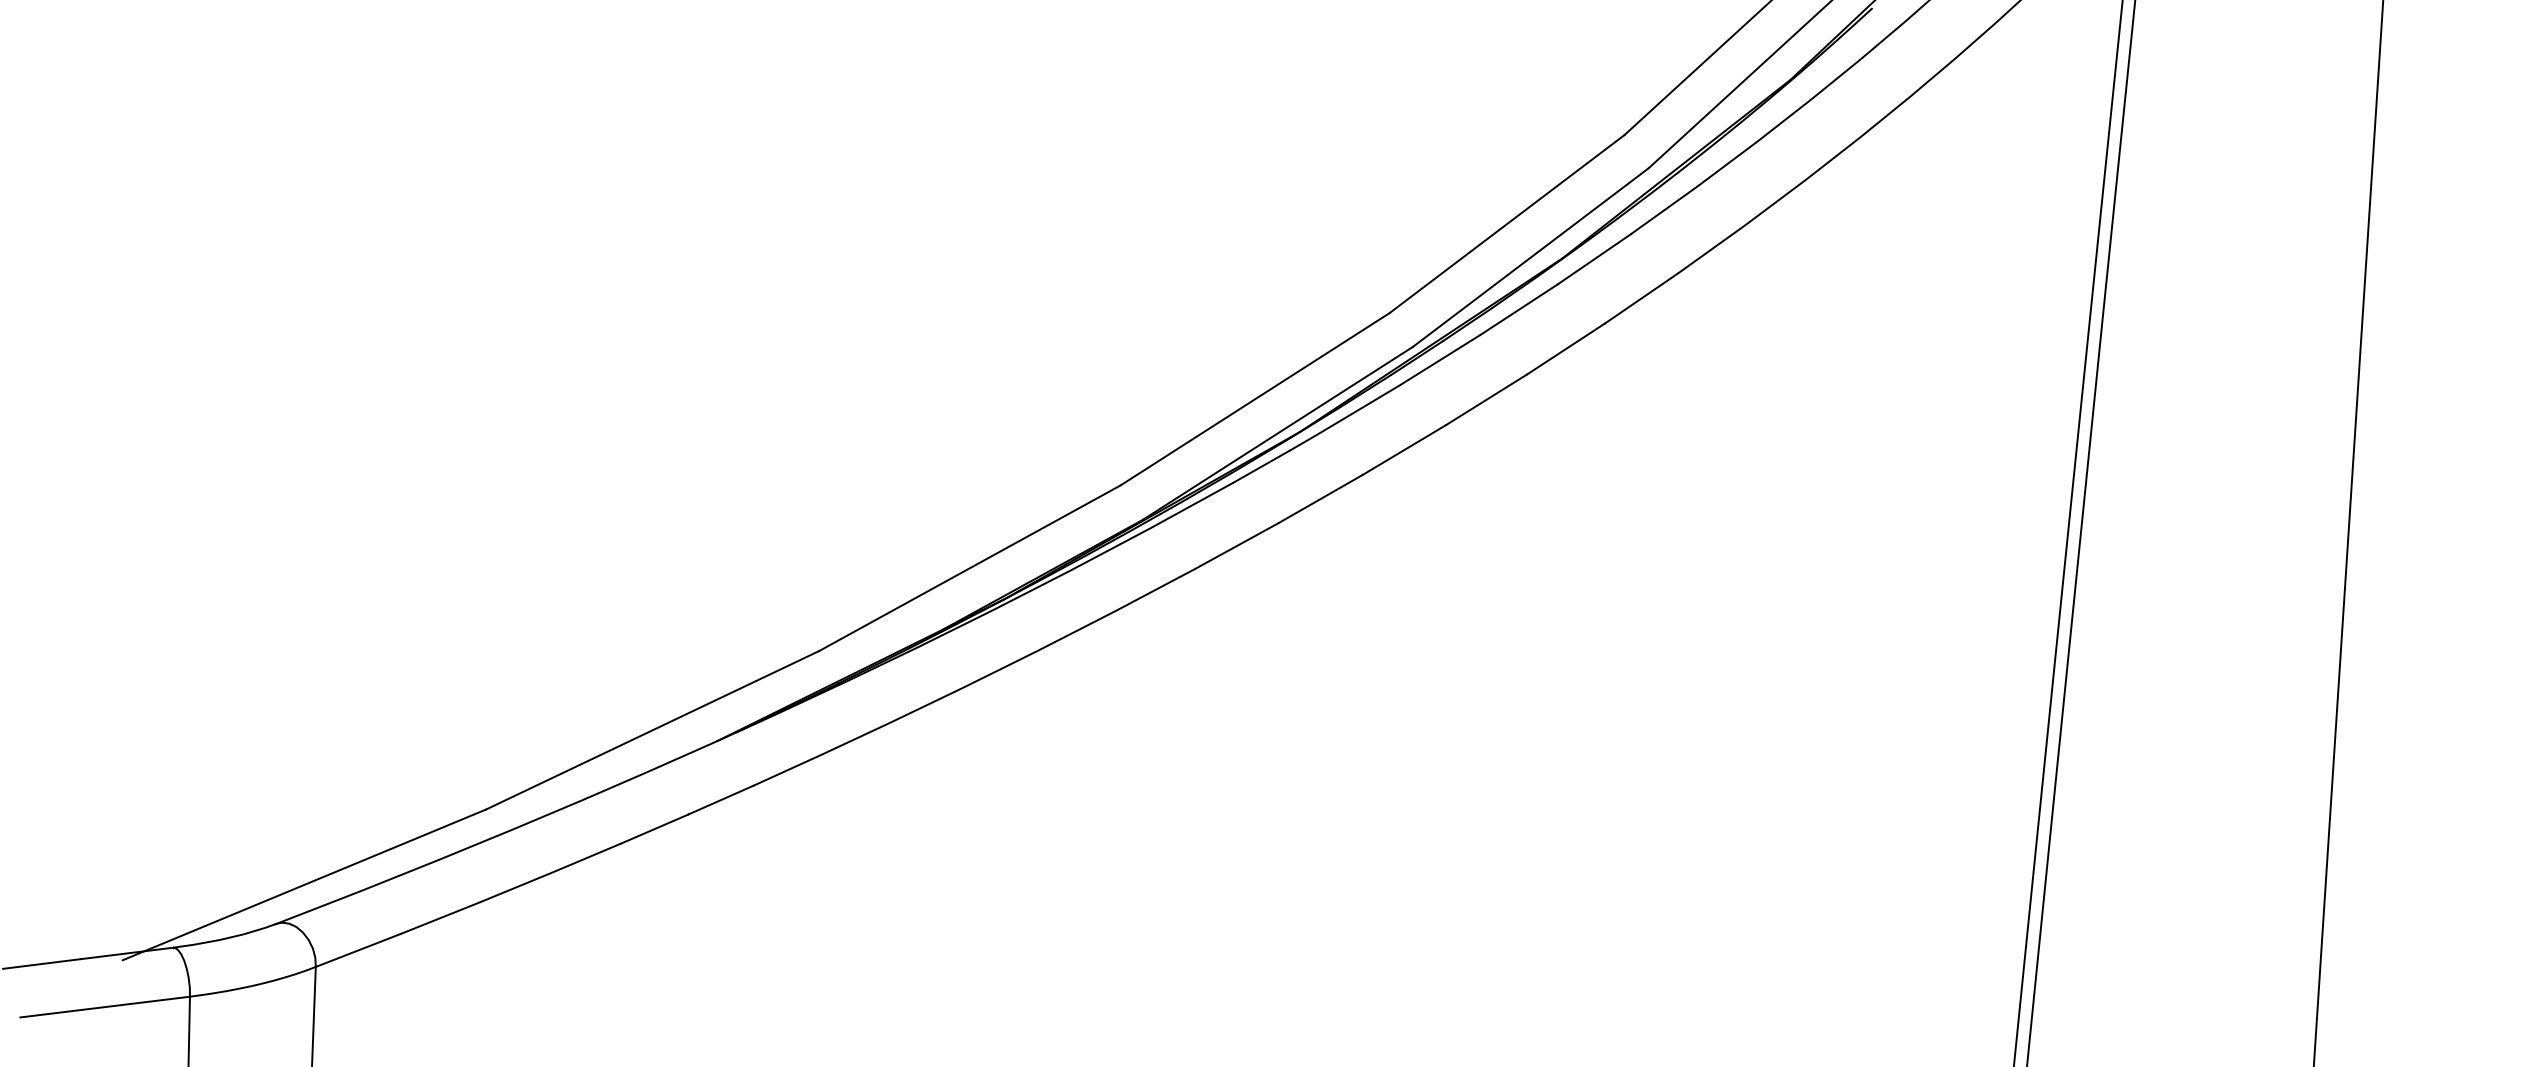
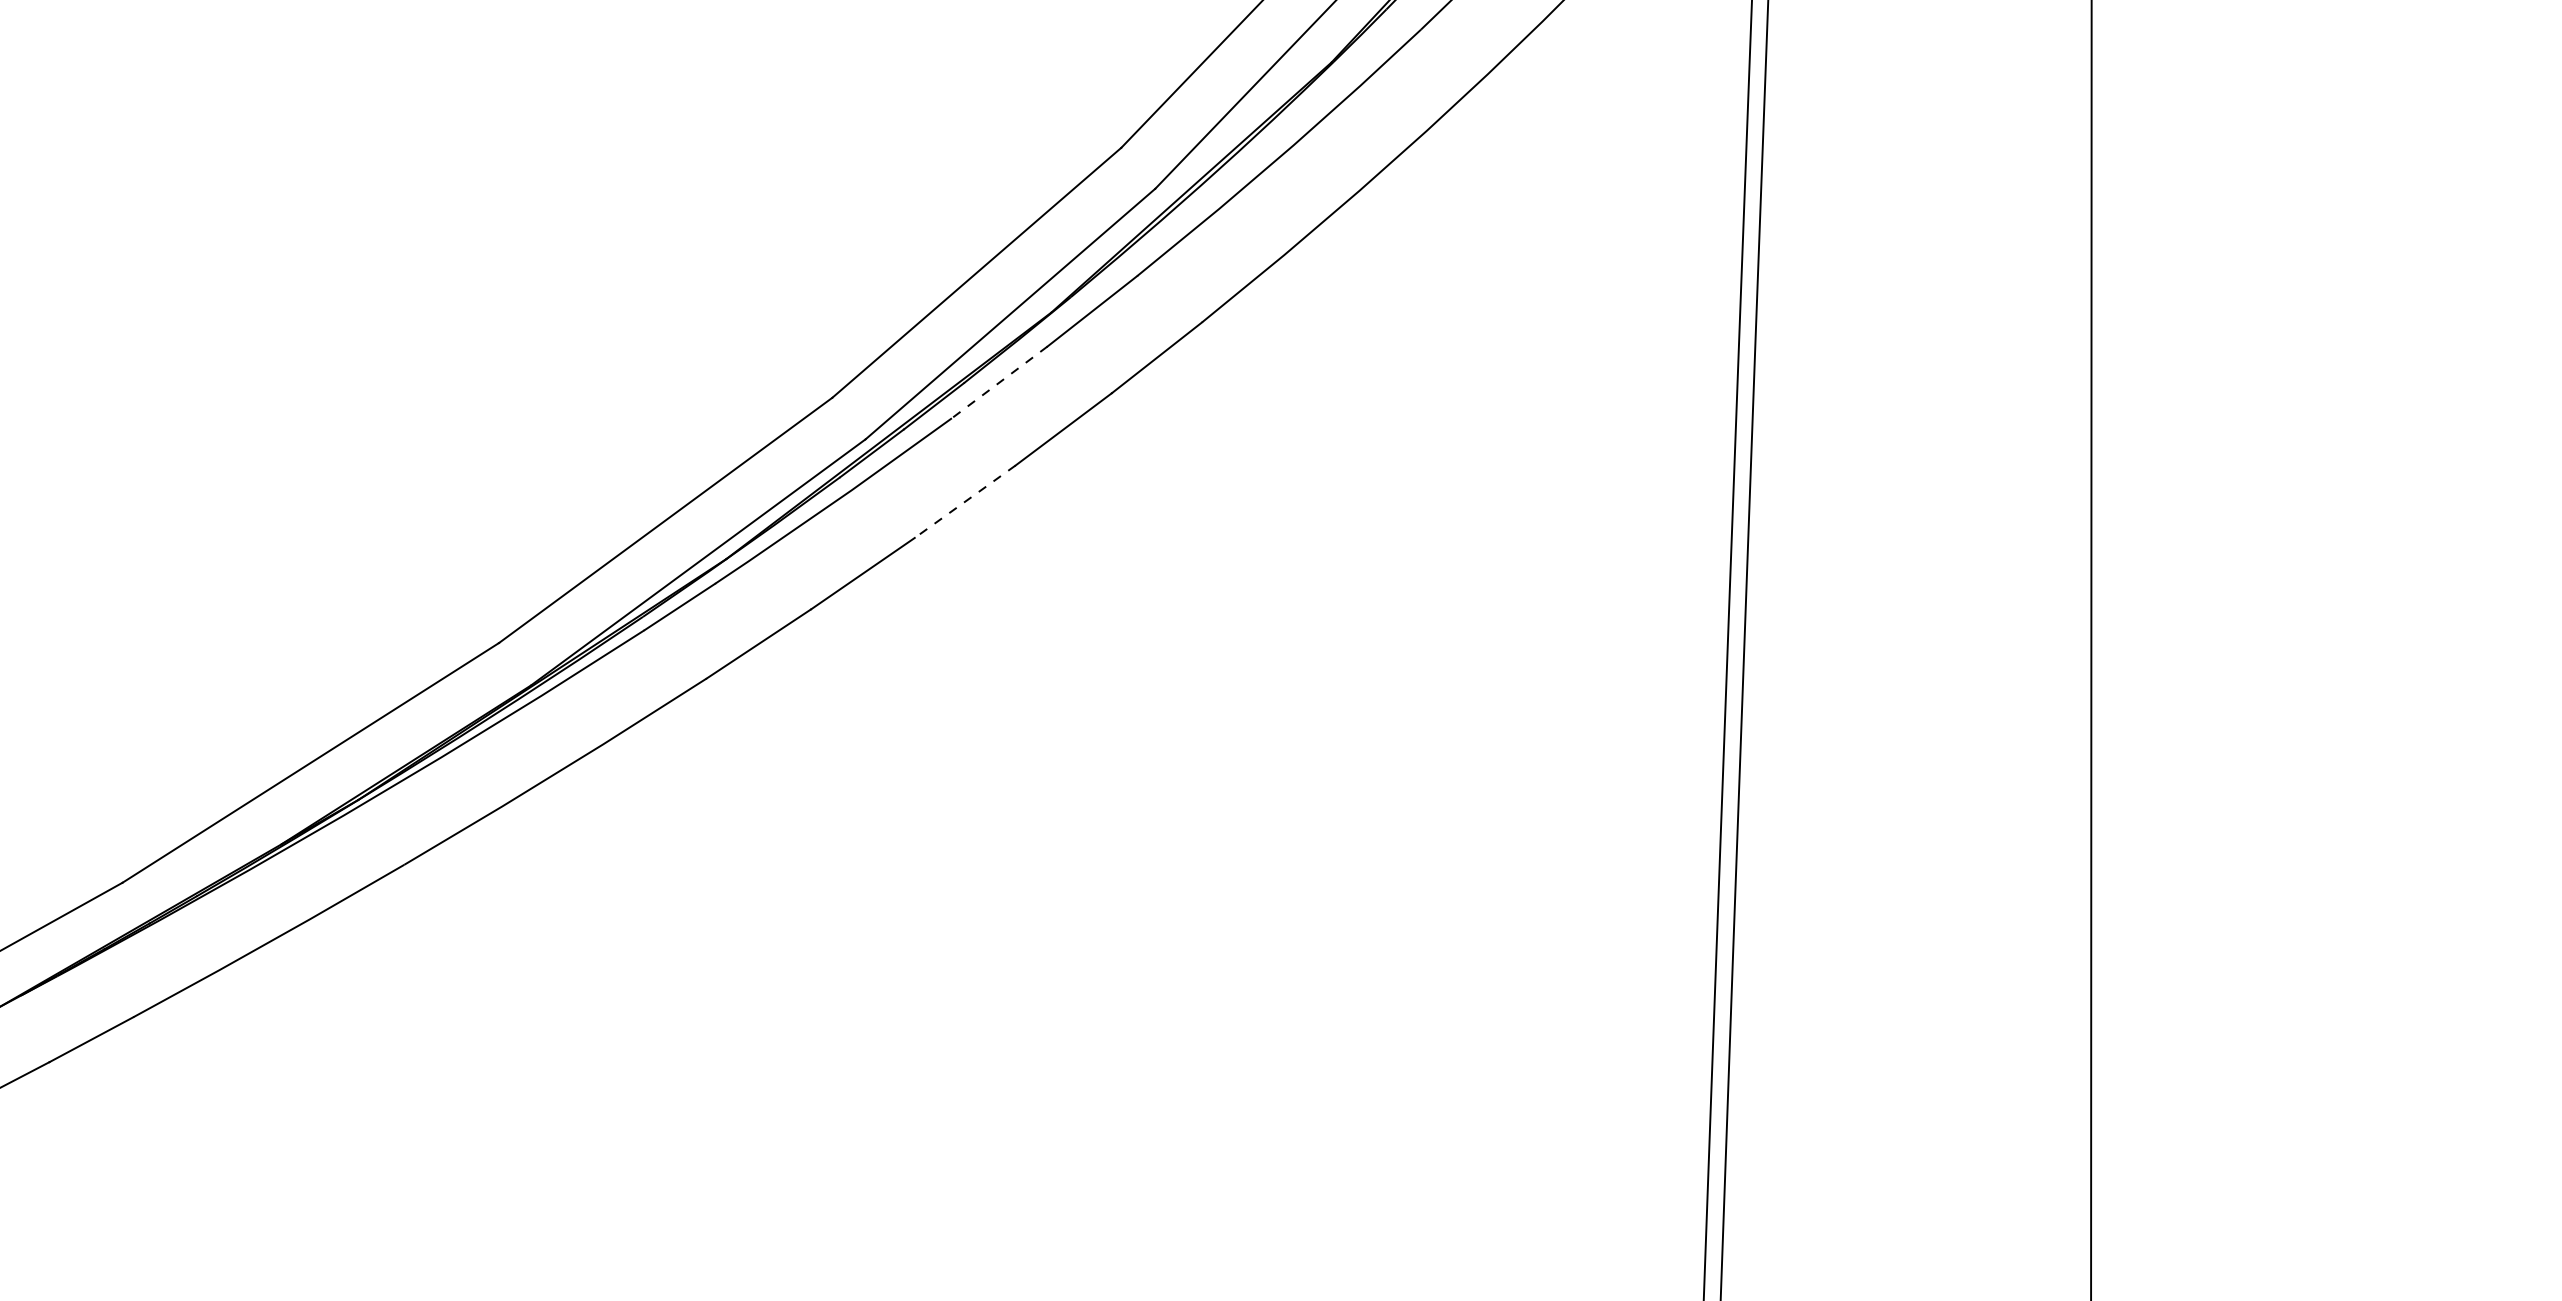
line: (1518, 309) -> (998, 382), solid -> dashed
line: (1486, 399) -> (964, 501), solid -> dashed

